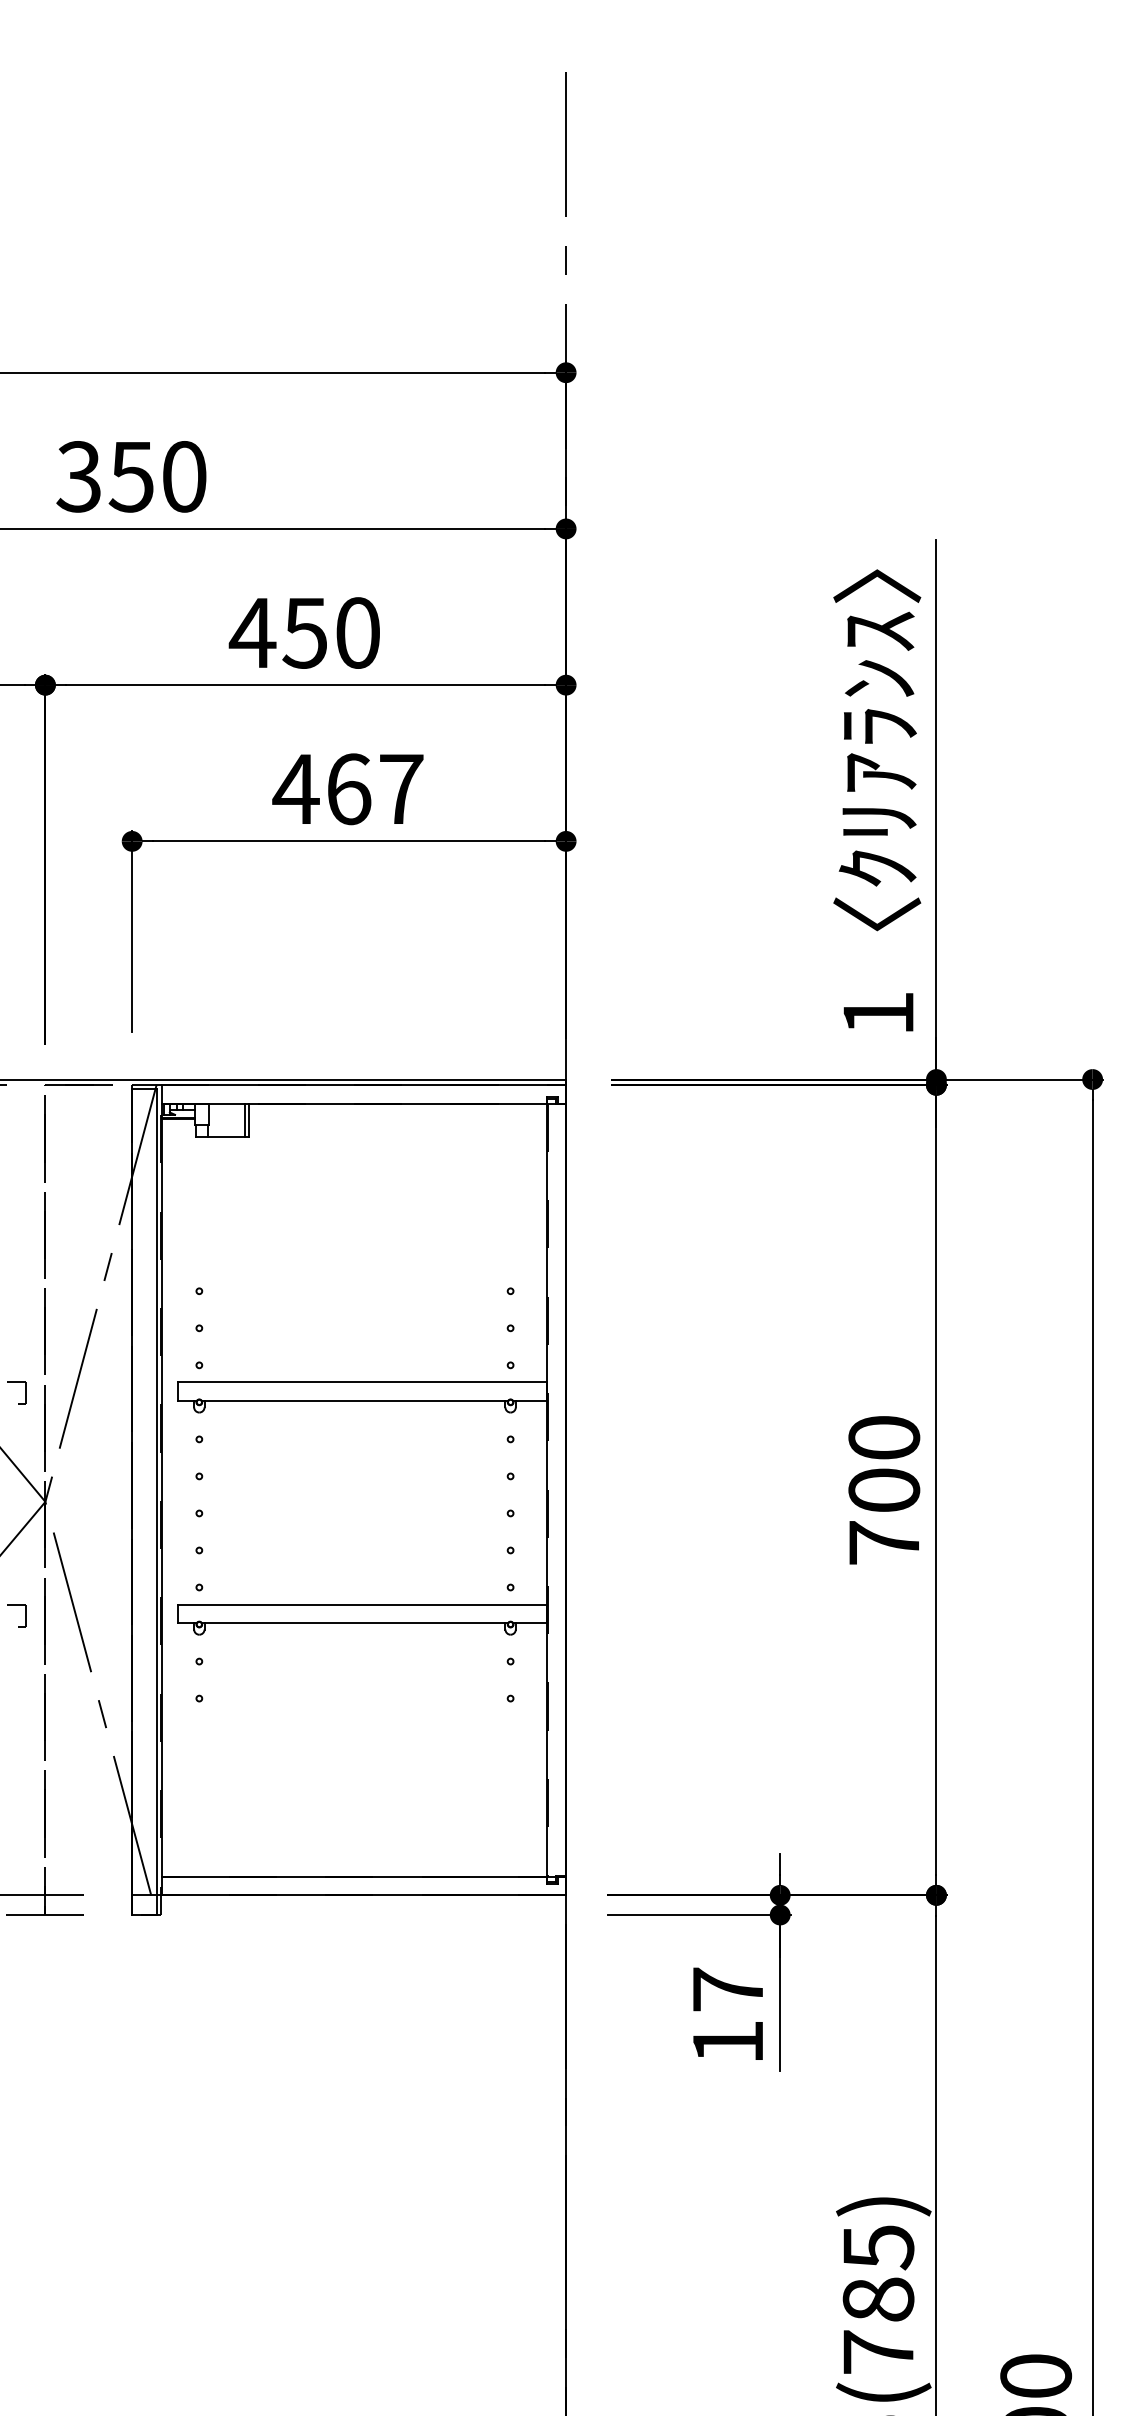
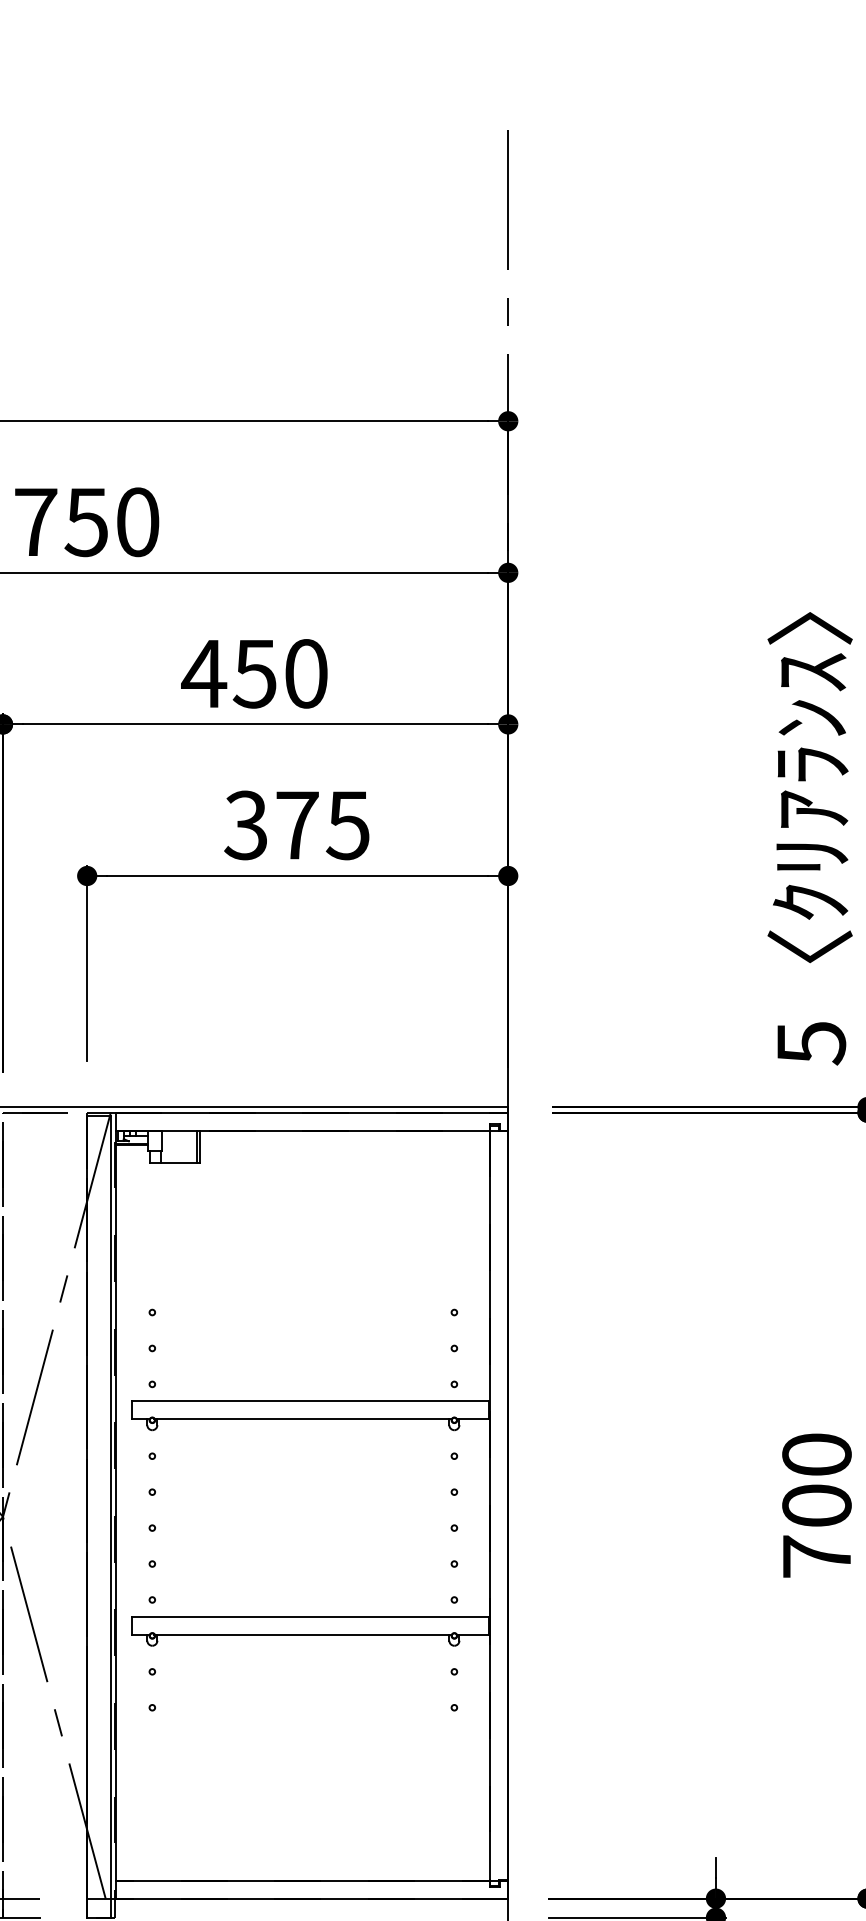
text: (78, 476) -> (35, 521), 350 -> 750
text: (347, 789) -> (296, 825), 467 -> 375
text: (878, 1014) -> (811, 1043), 1 -> 5

